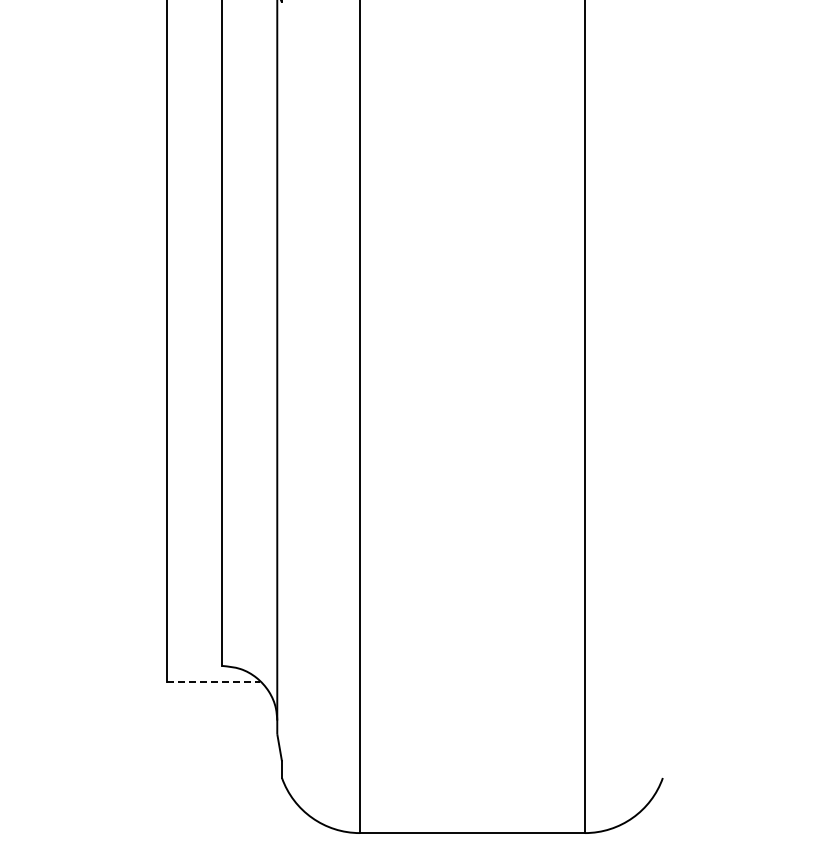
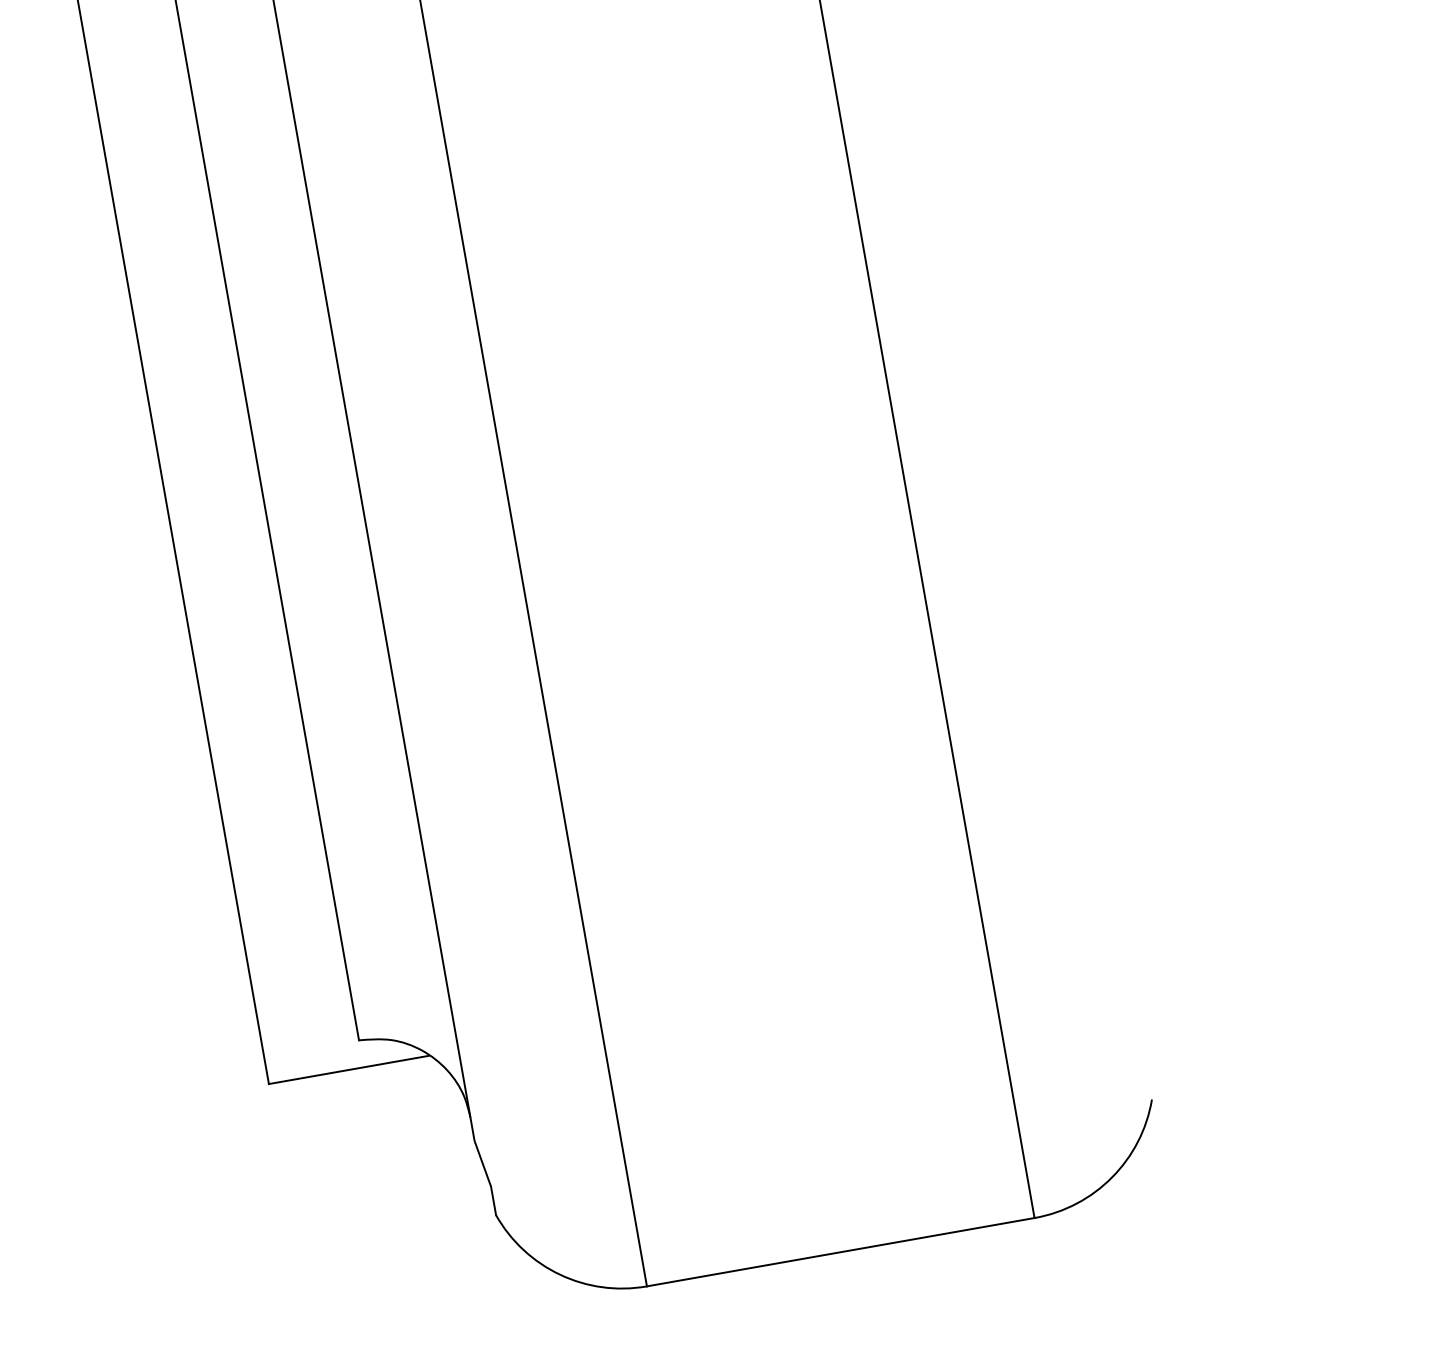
line: (214, 681) -> (350, 1069), dashed -> solid

